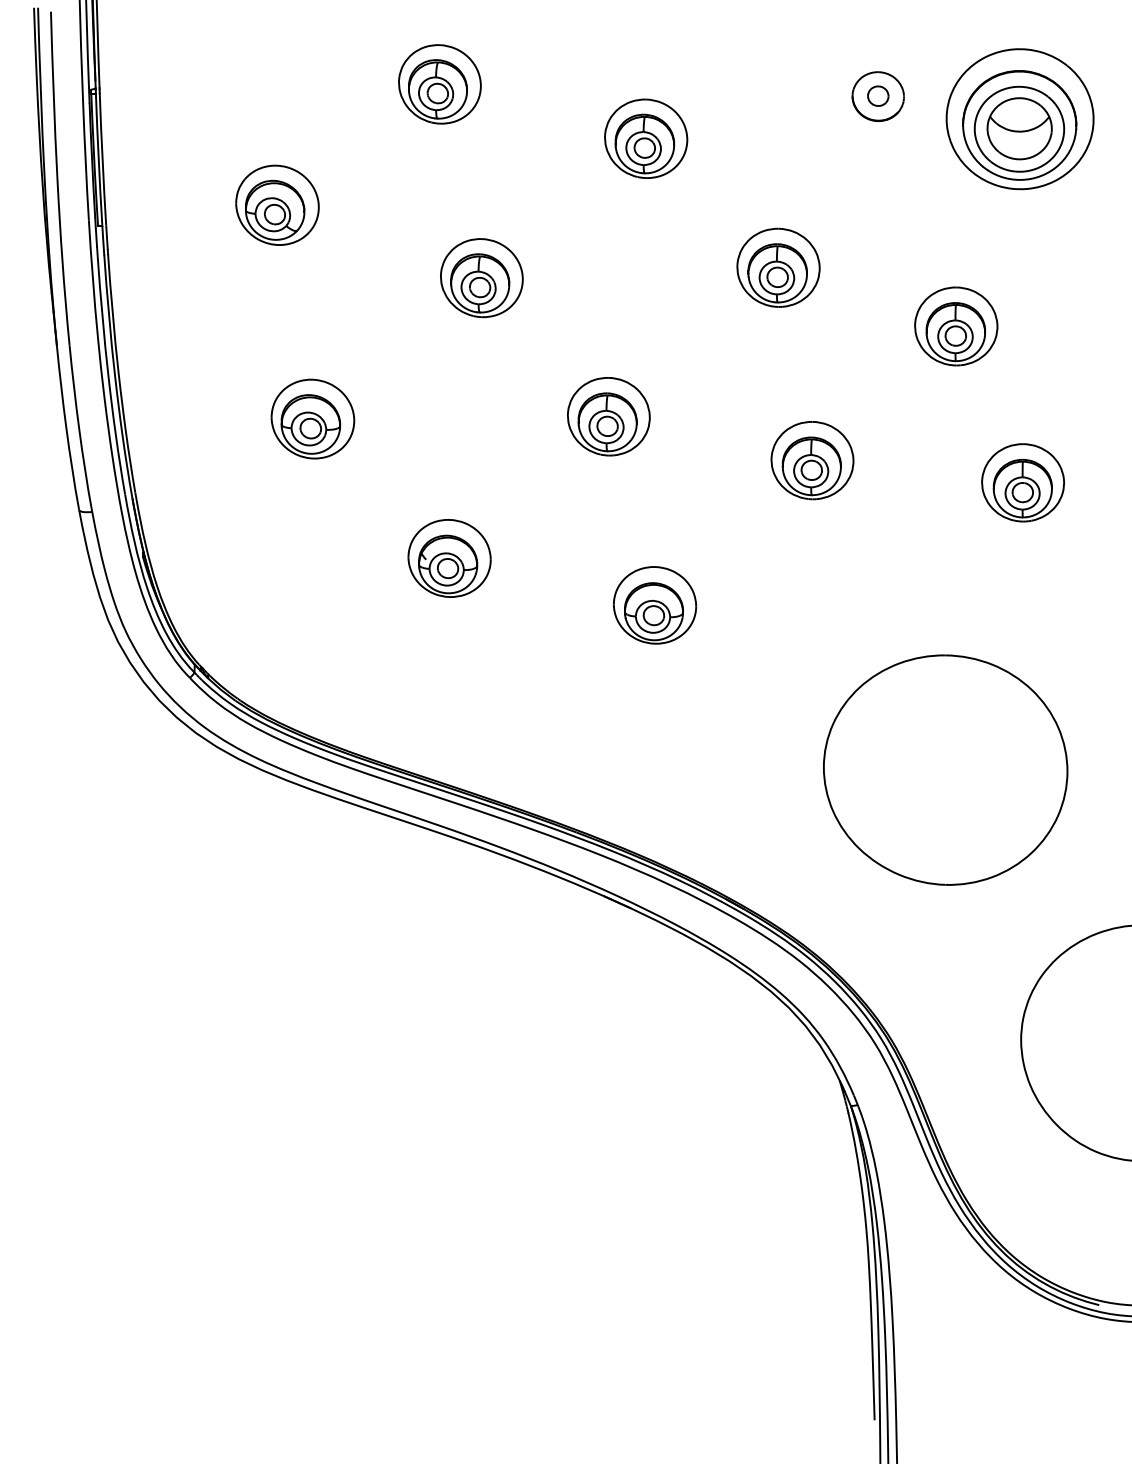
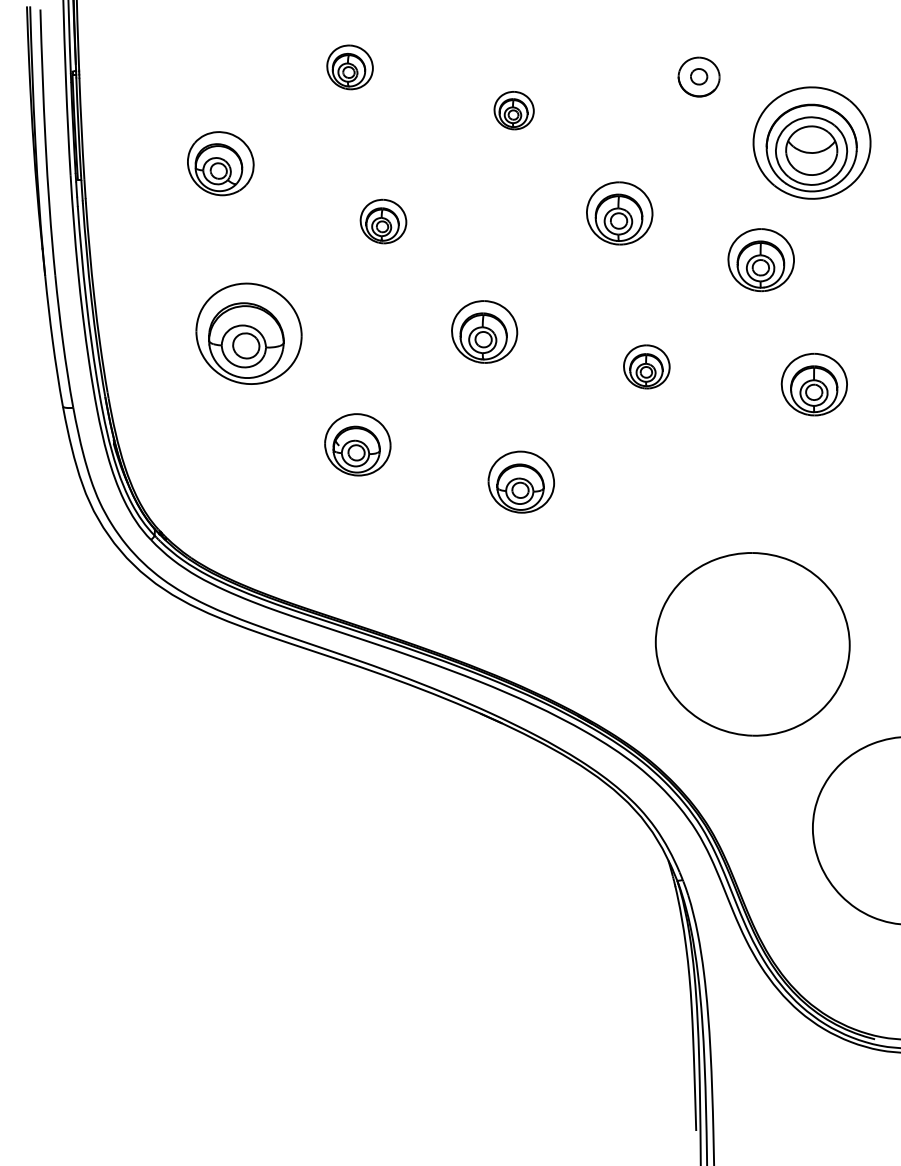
part: (439, 84) -> (349, 67), size x0.7
part: (1019, 118) -> (811, 142), moved
part: (645, 138) -> (513, 110), size x0.6
part: (481, 277) -> (383, 221), size x0.7
part: (312, 418) -> (248, 333), size x1.6
part: (812, 460) -> (646, 366), size x0.7
part: (945, 770) -> (752, 644), moved

